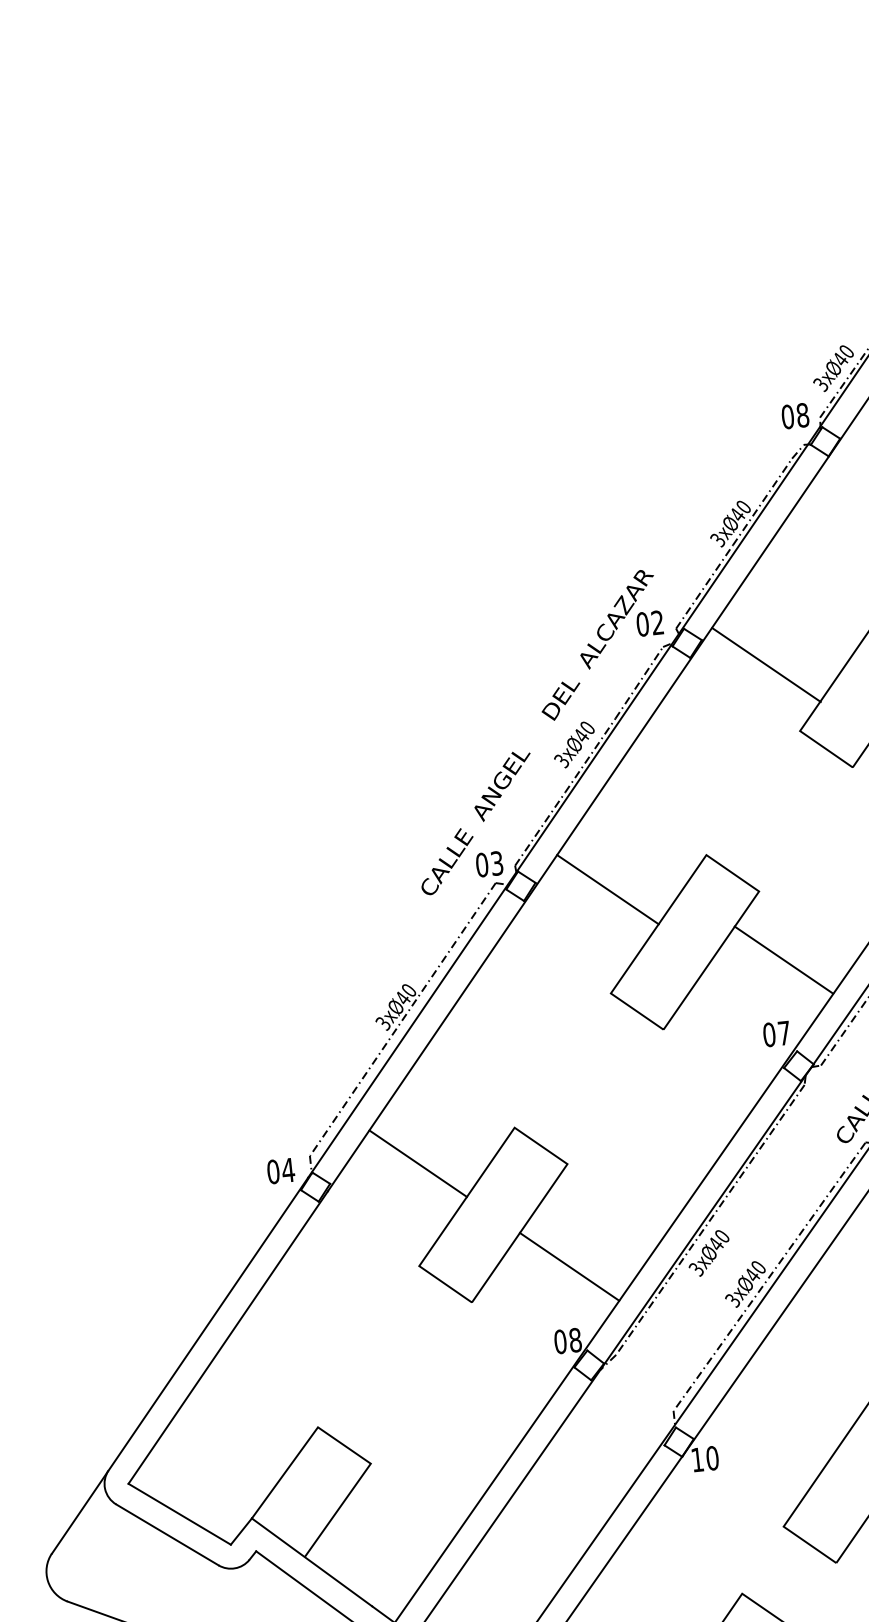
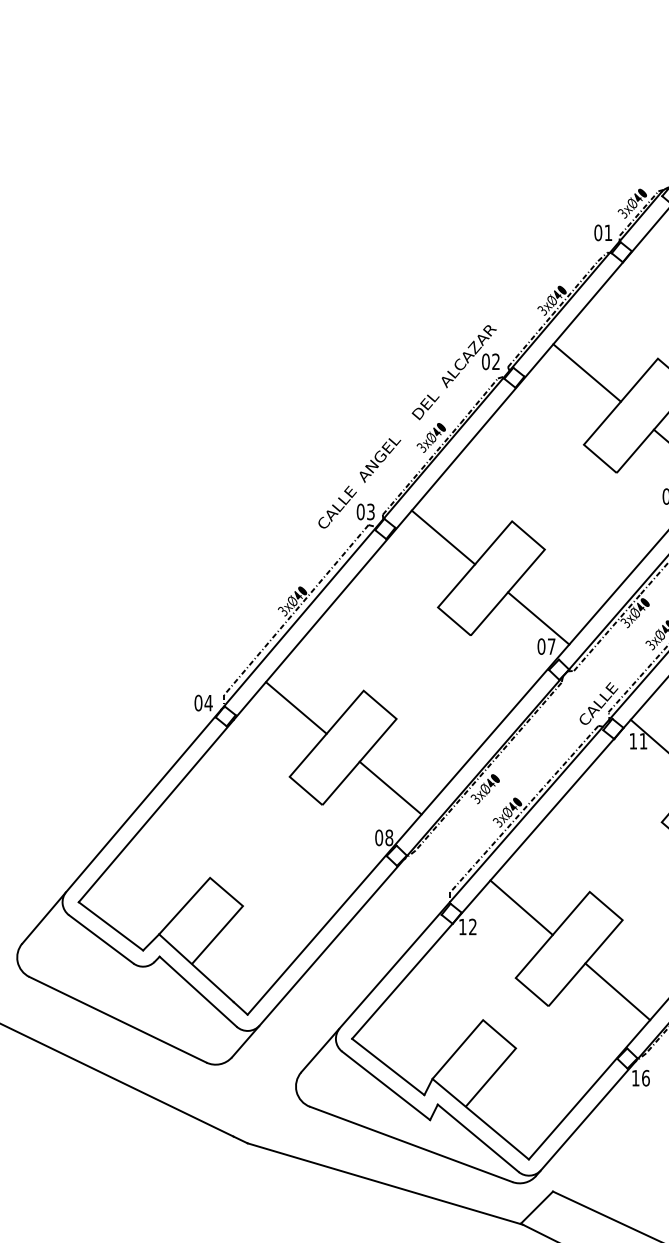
text: (802, 414) -> (608, 232), 08 -> 01
line: (765, 664) -> (586, 372), moved
line: (783, 960) -> (538, 618), moved
line: (780, 1421) -> (521, 907), added
text: (711, 1457) -> (472, 926), 10 -> 12

